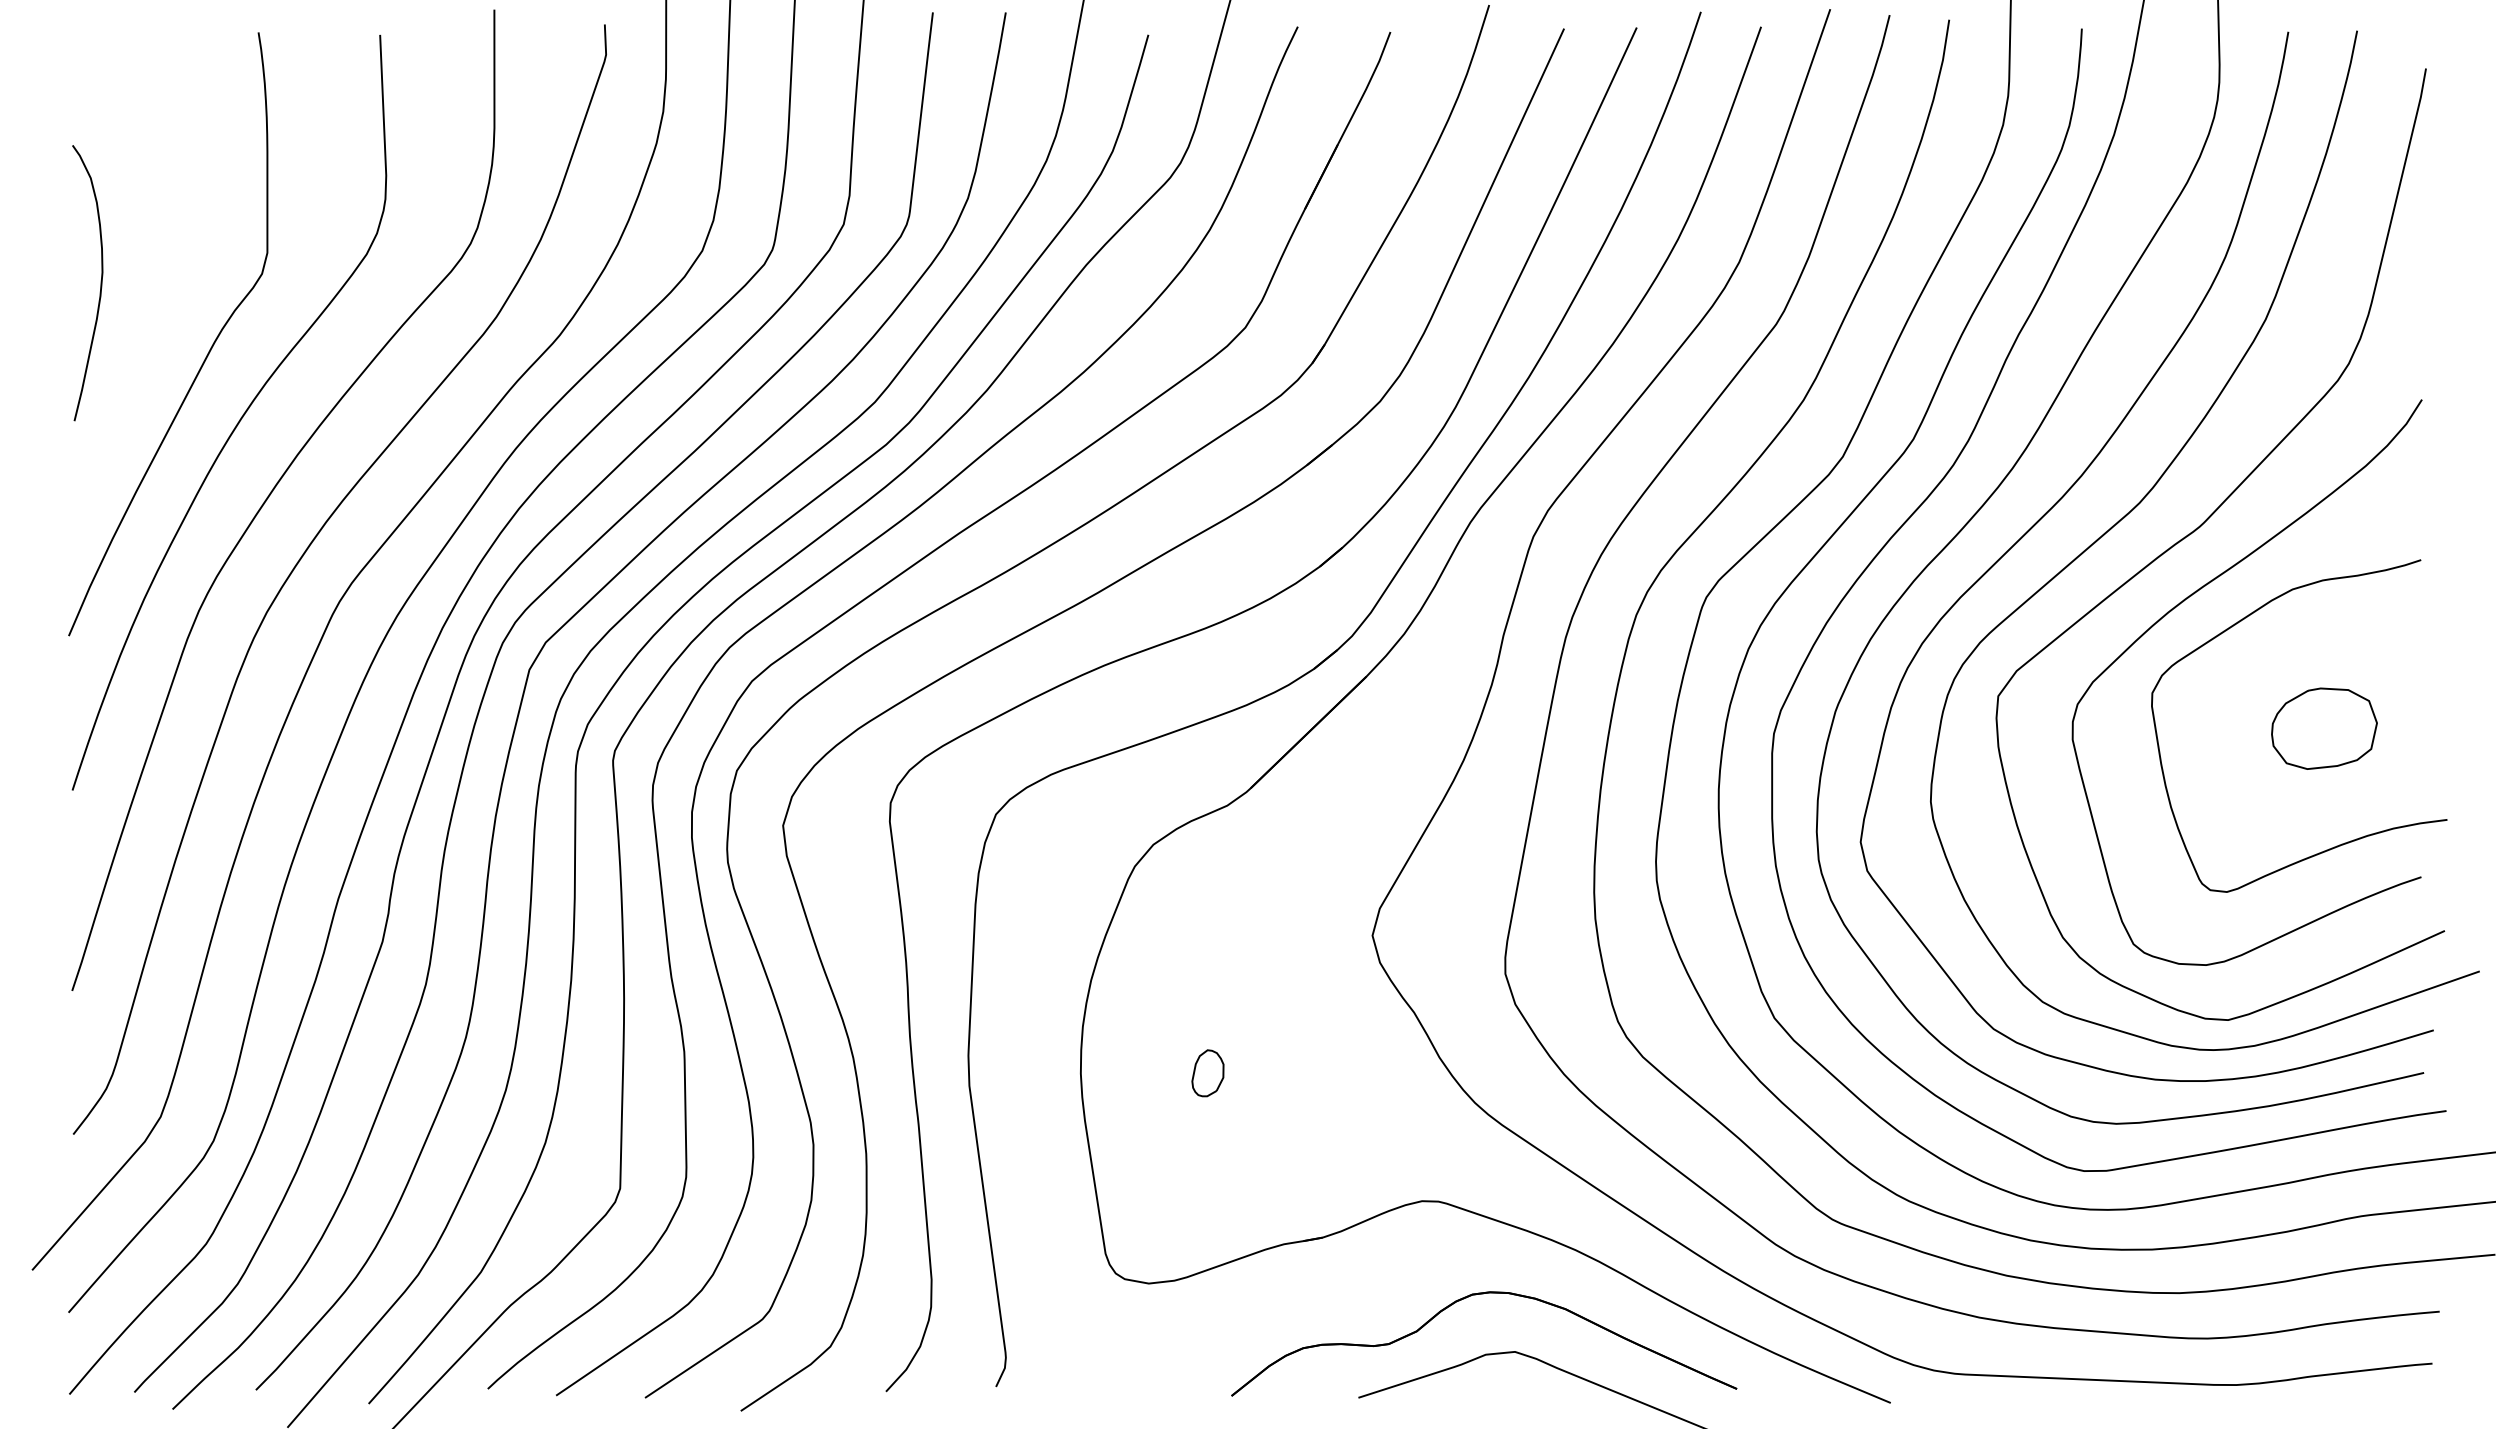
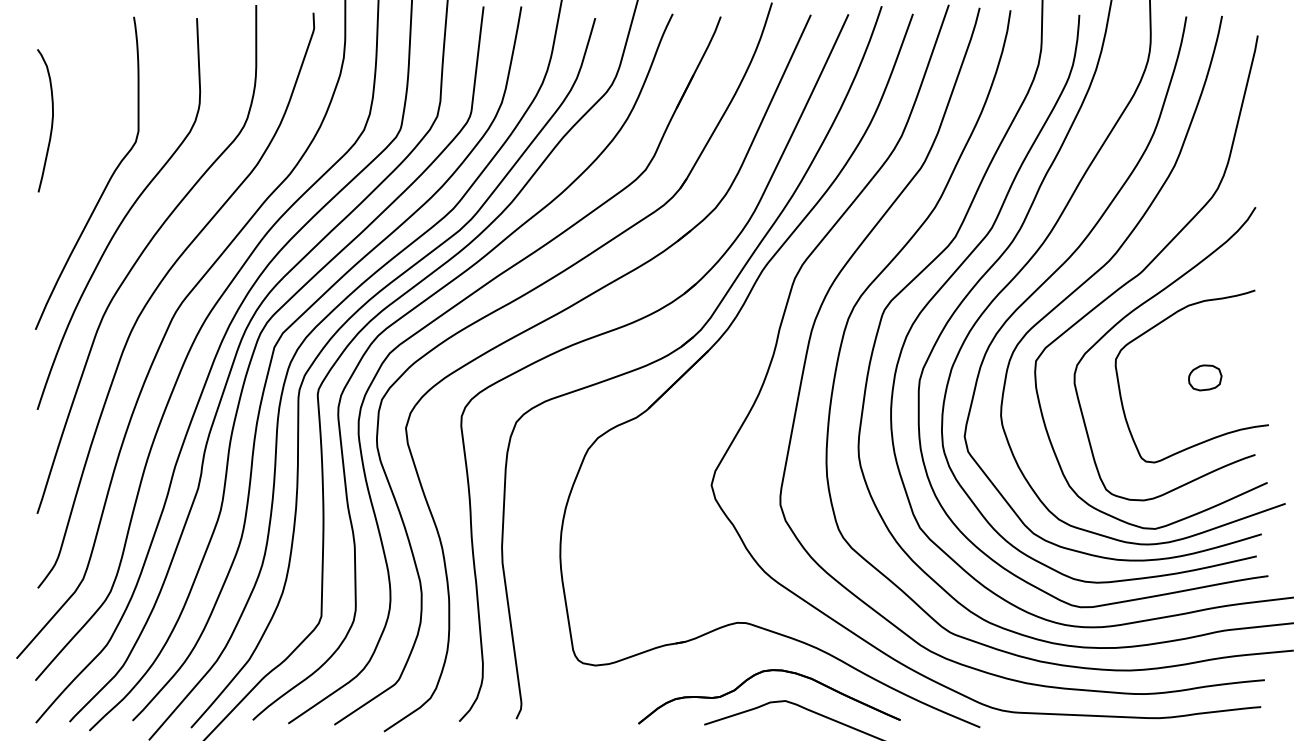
curve: (99, 282) -> (51, 120), moved
part: (2325, 728) -> (1205, 377), size x0.6
part: (1208, 1073) -> (626, 556), removed

